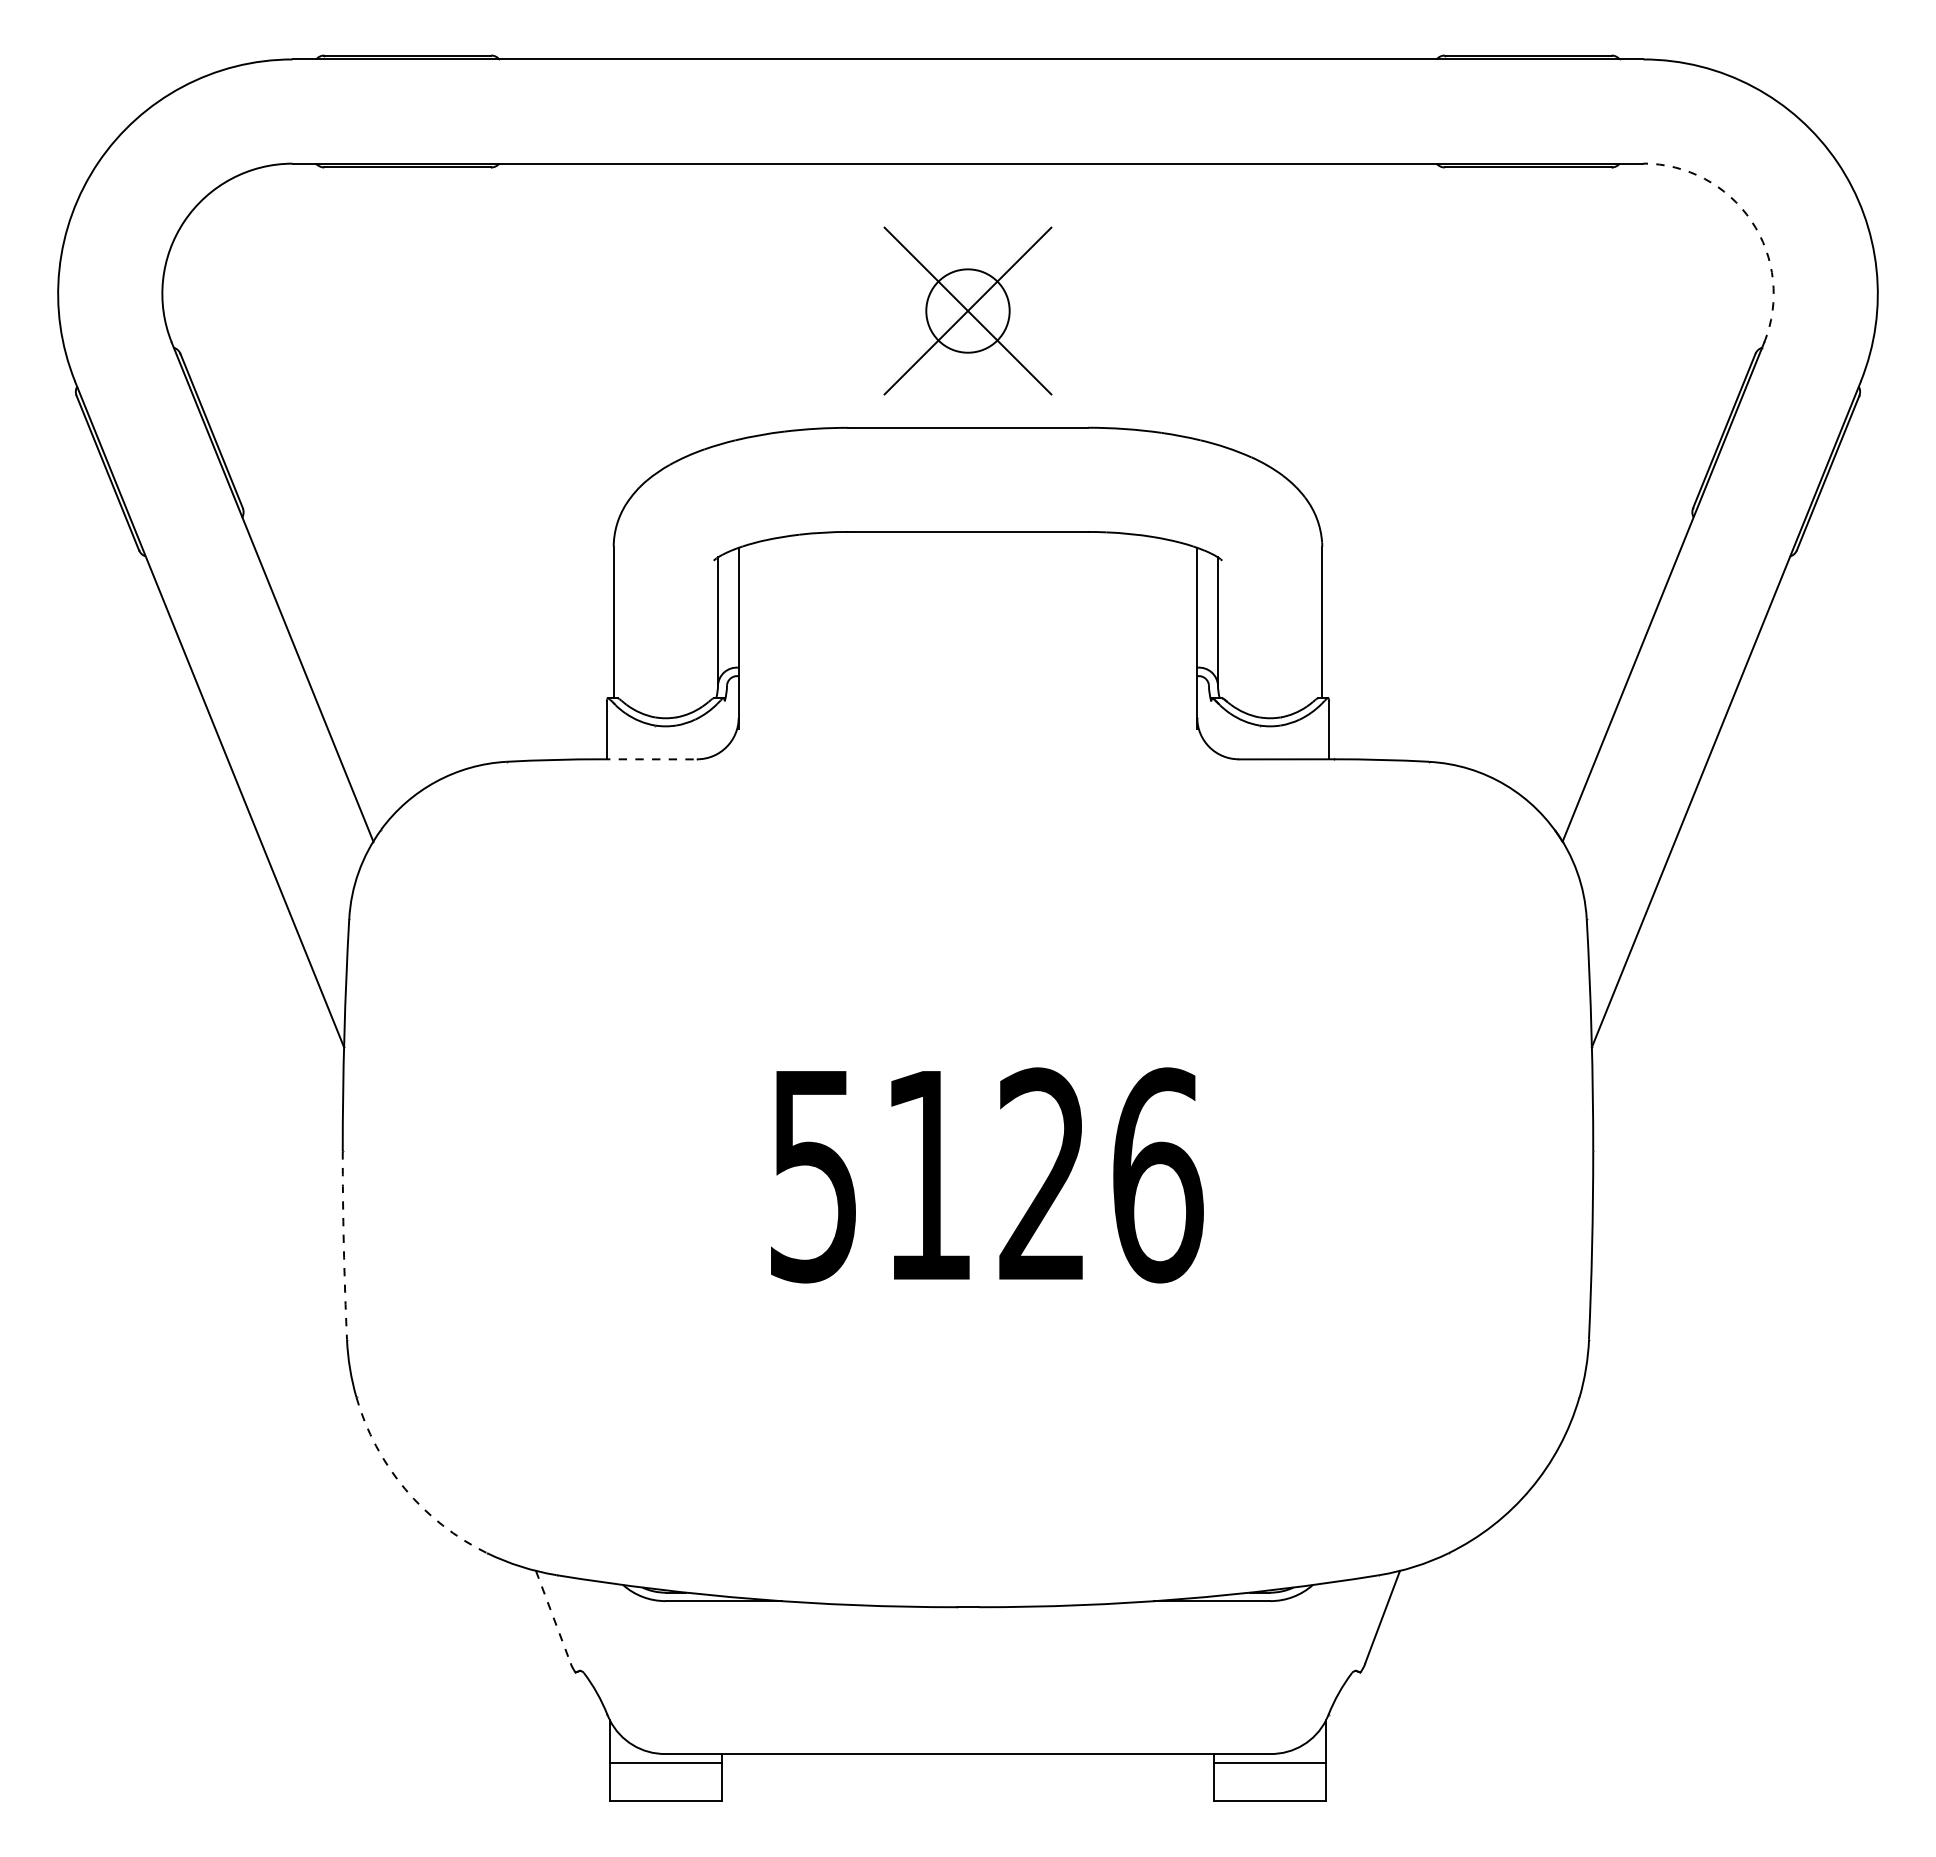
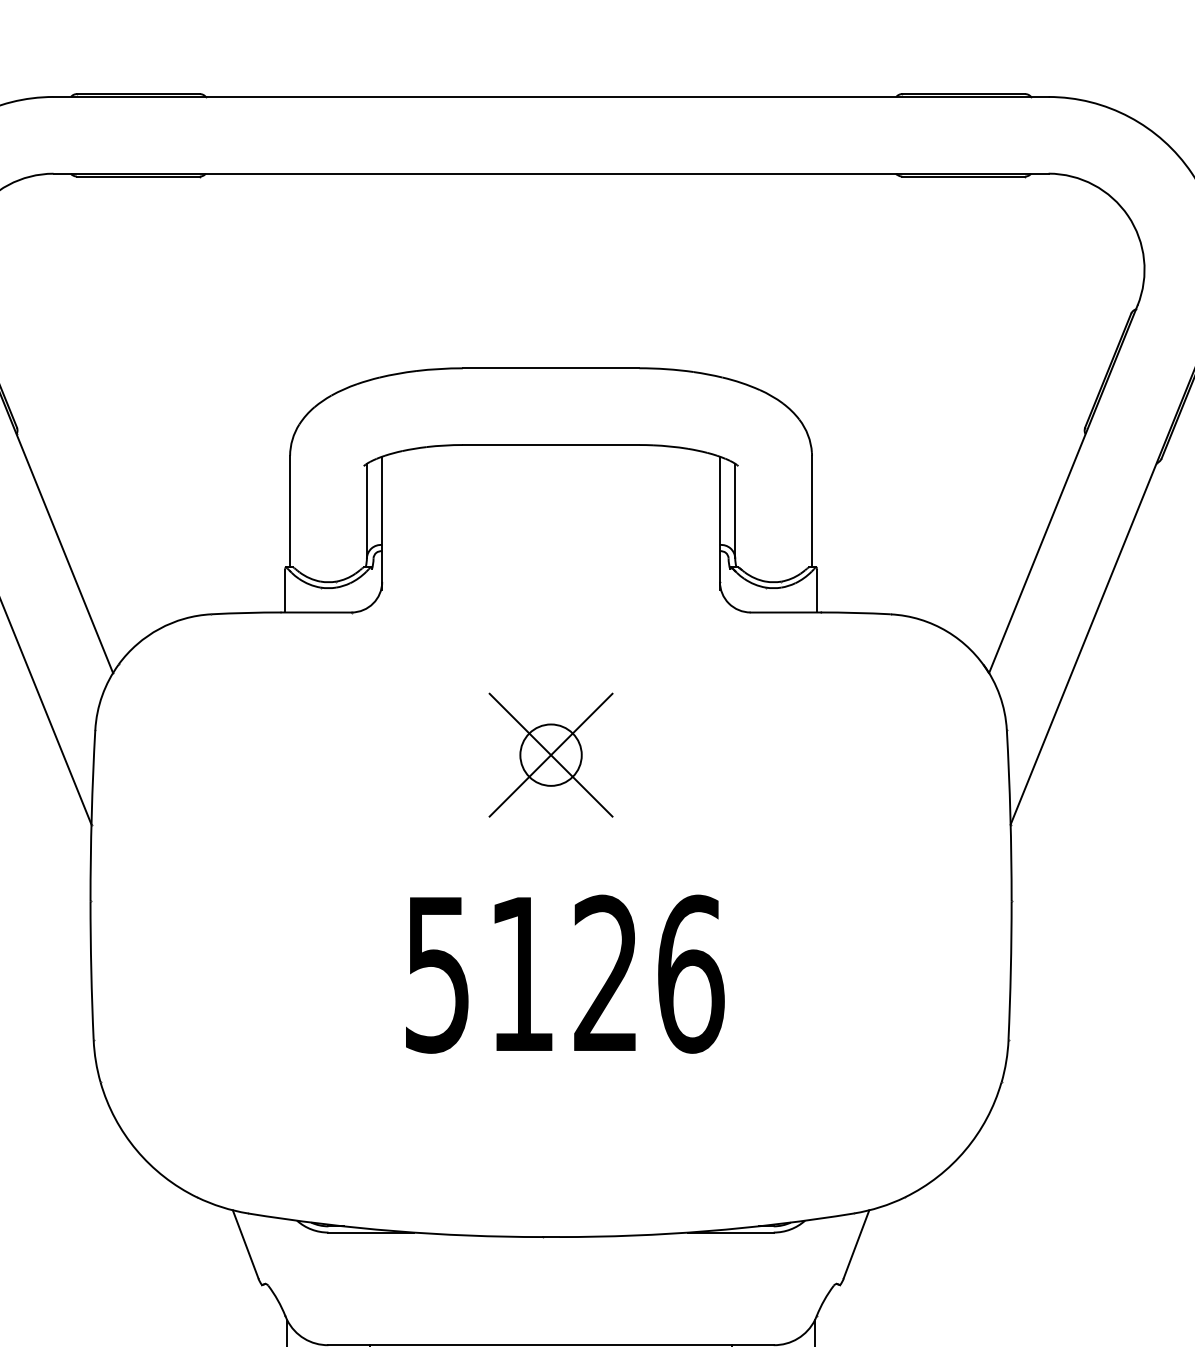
arc: (1751, 221) -> (1128, 216), dashed -> solid
part: (967, 310) -> (550, 754), moved
line: (649, 759) -> (316, 612), dashed -> solid
text: (987, 1175) -> (565, 974), moved
arc: (343, 1245) -> (91, 970), dashed -> solid
arc: (405, 1489) -> (136, 1150), dashed -> solid
line: (553, 1617) -> (245, 1244), dashed -> solid

